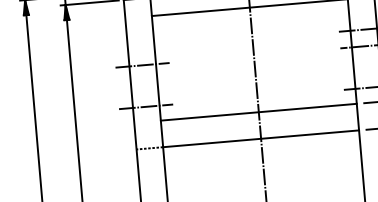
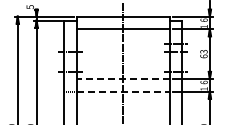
line: (257, 111) -> (122, 78), solid -> dashed
line: (261, 138) -> (123, 91), solid -> dashed

